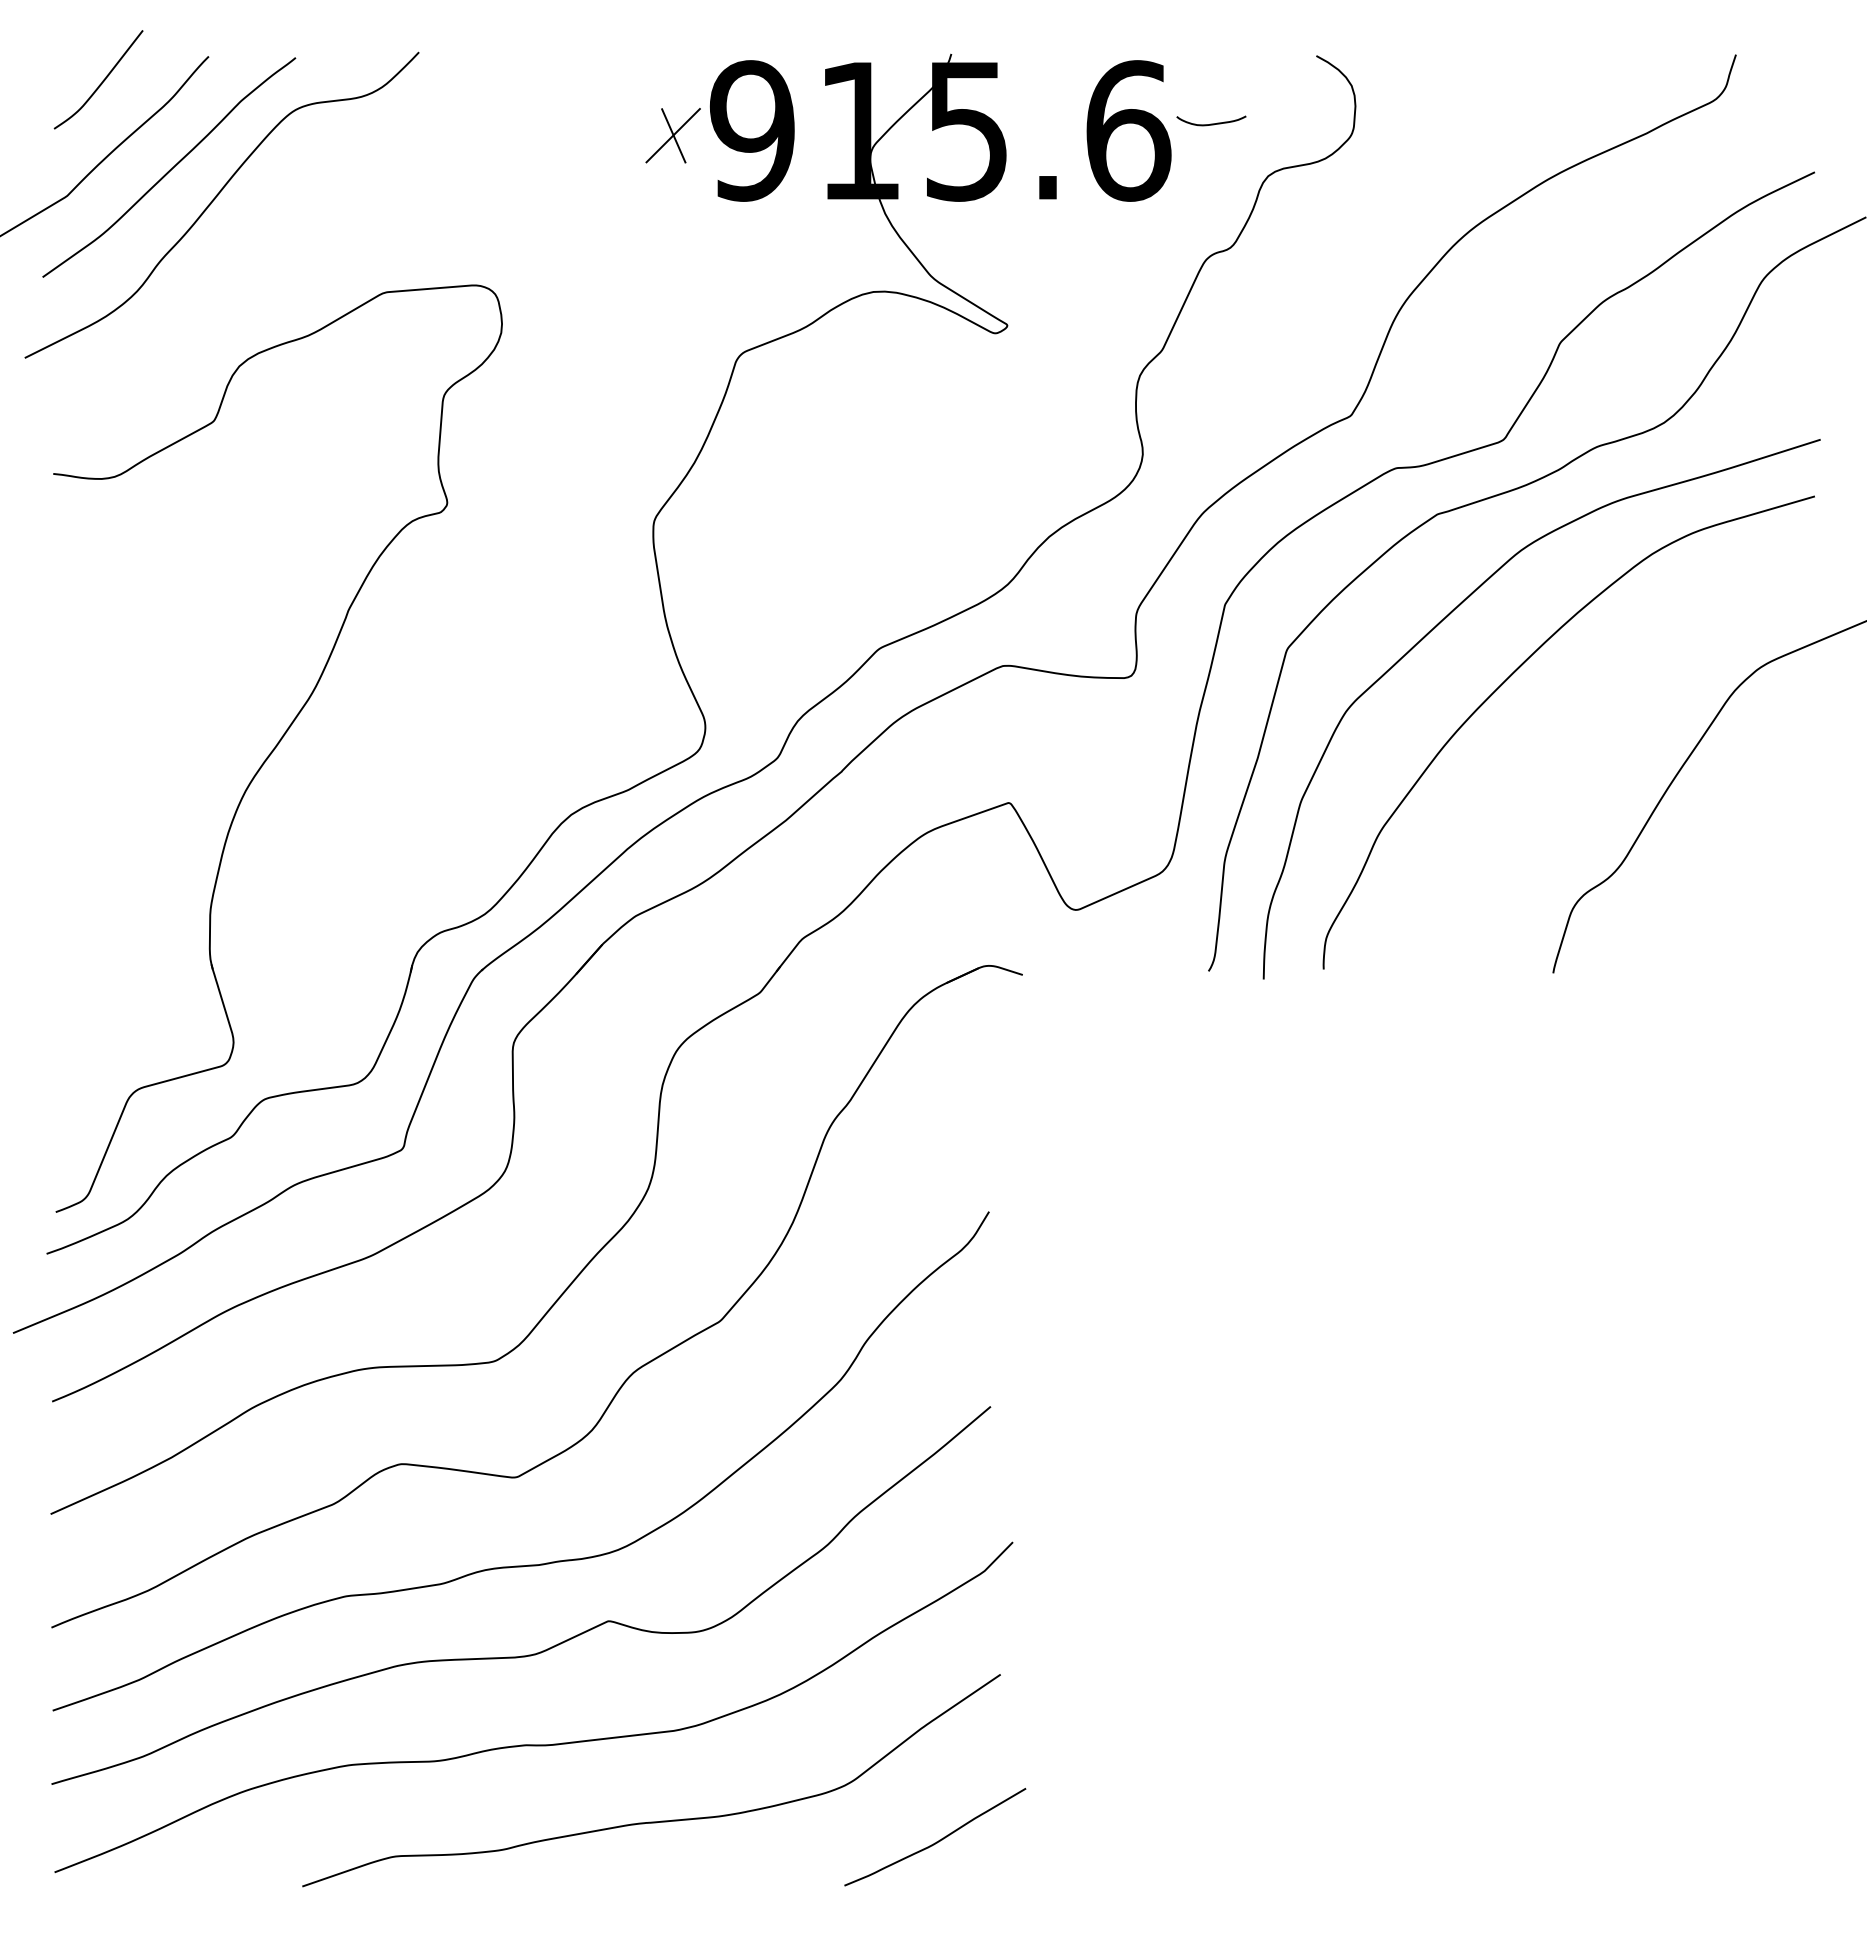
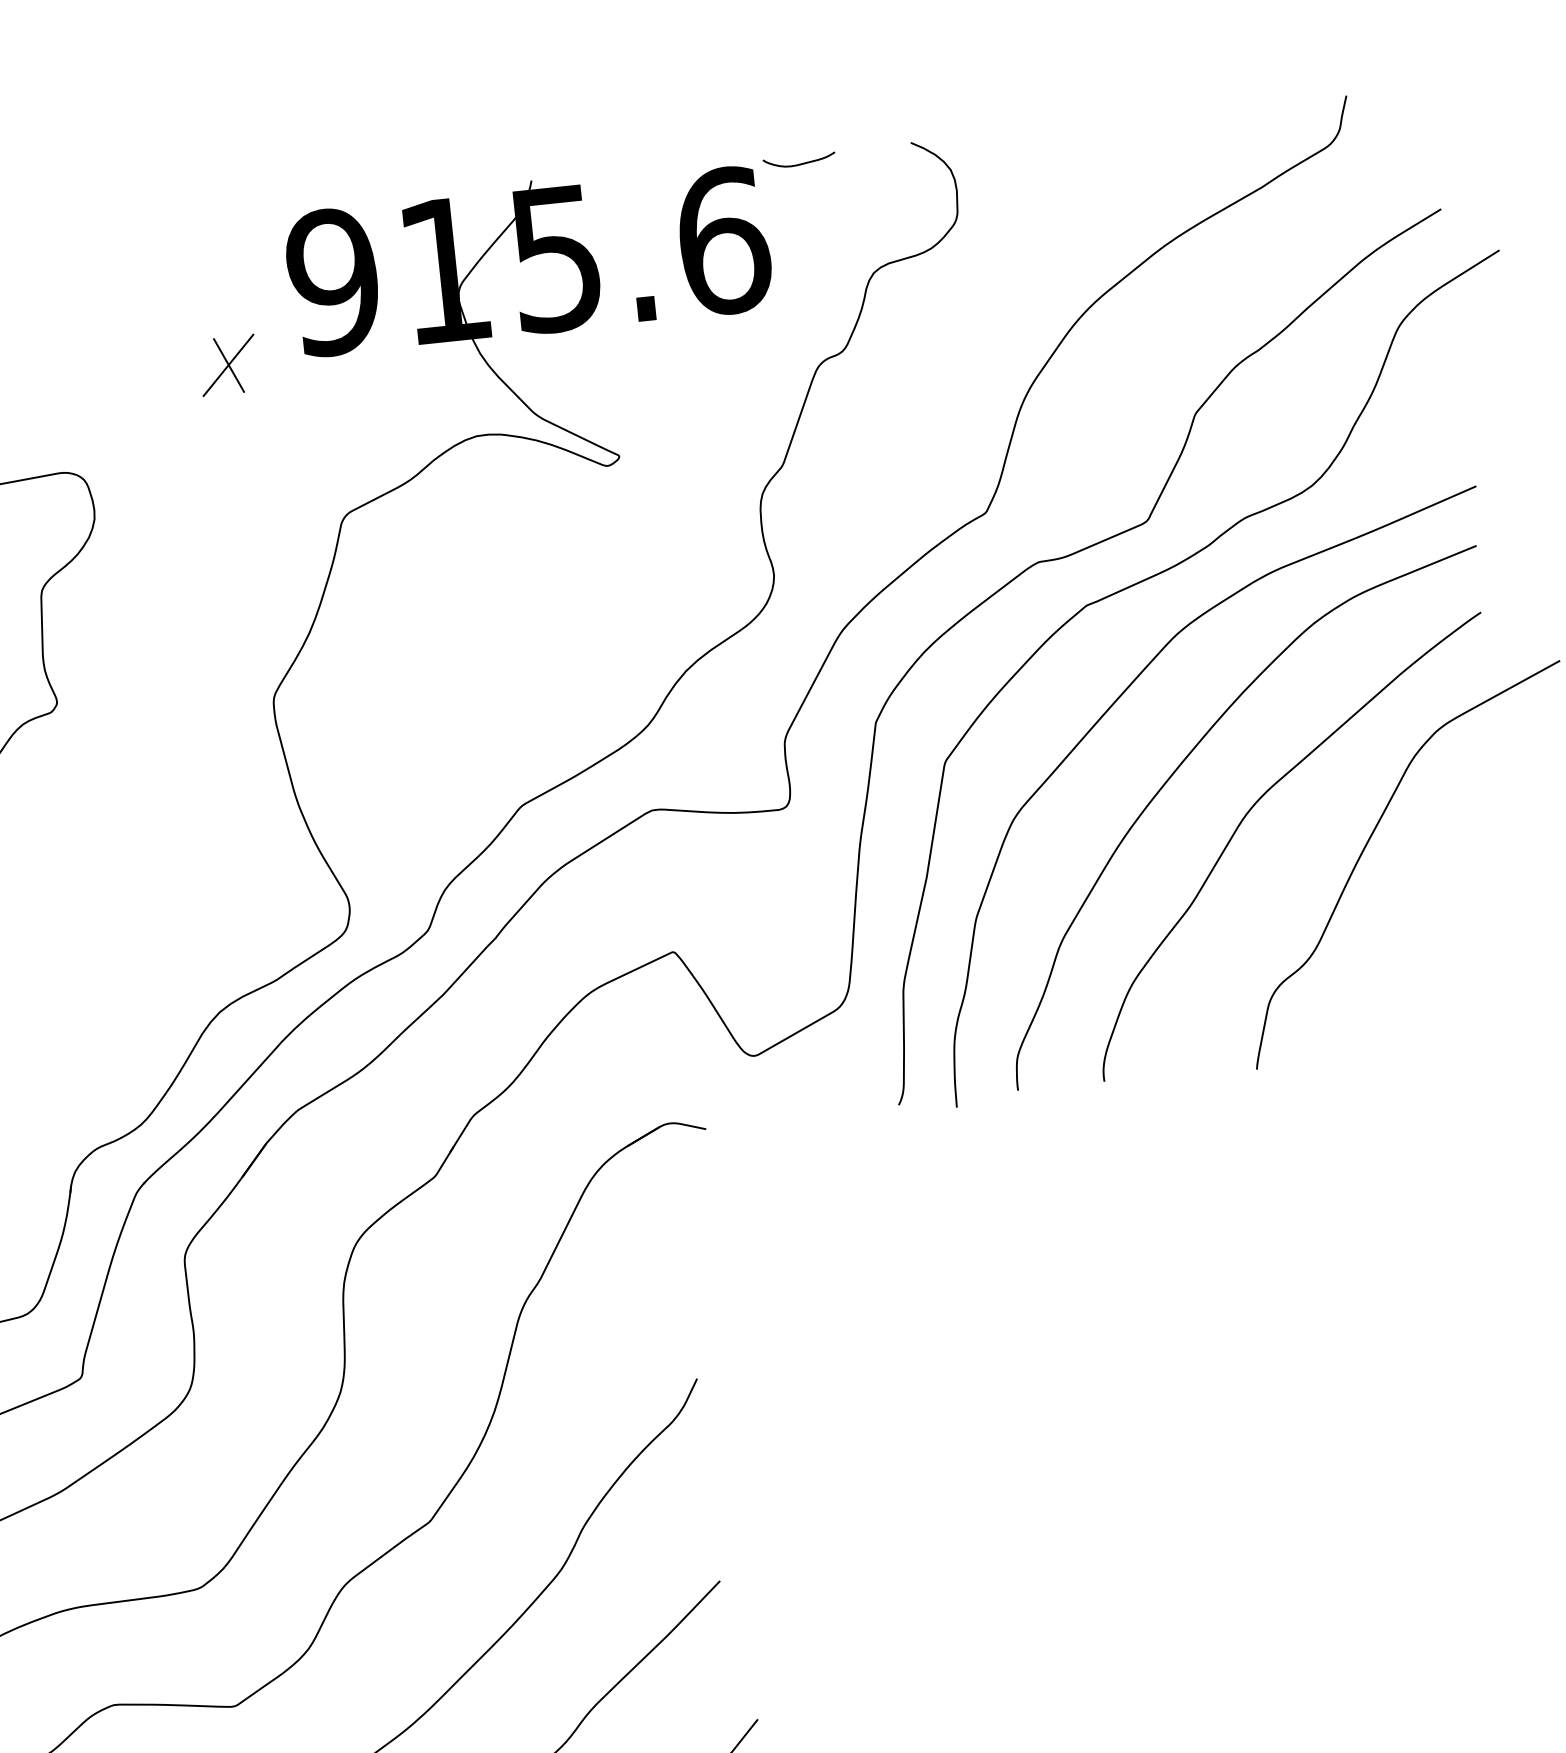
curve: (1211, 123) -> (799, 163), moved
part: (672, 135) -> (227, 365), moved
curve: (1569, 730) -> (1247, 815), added

